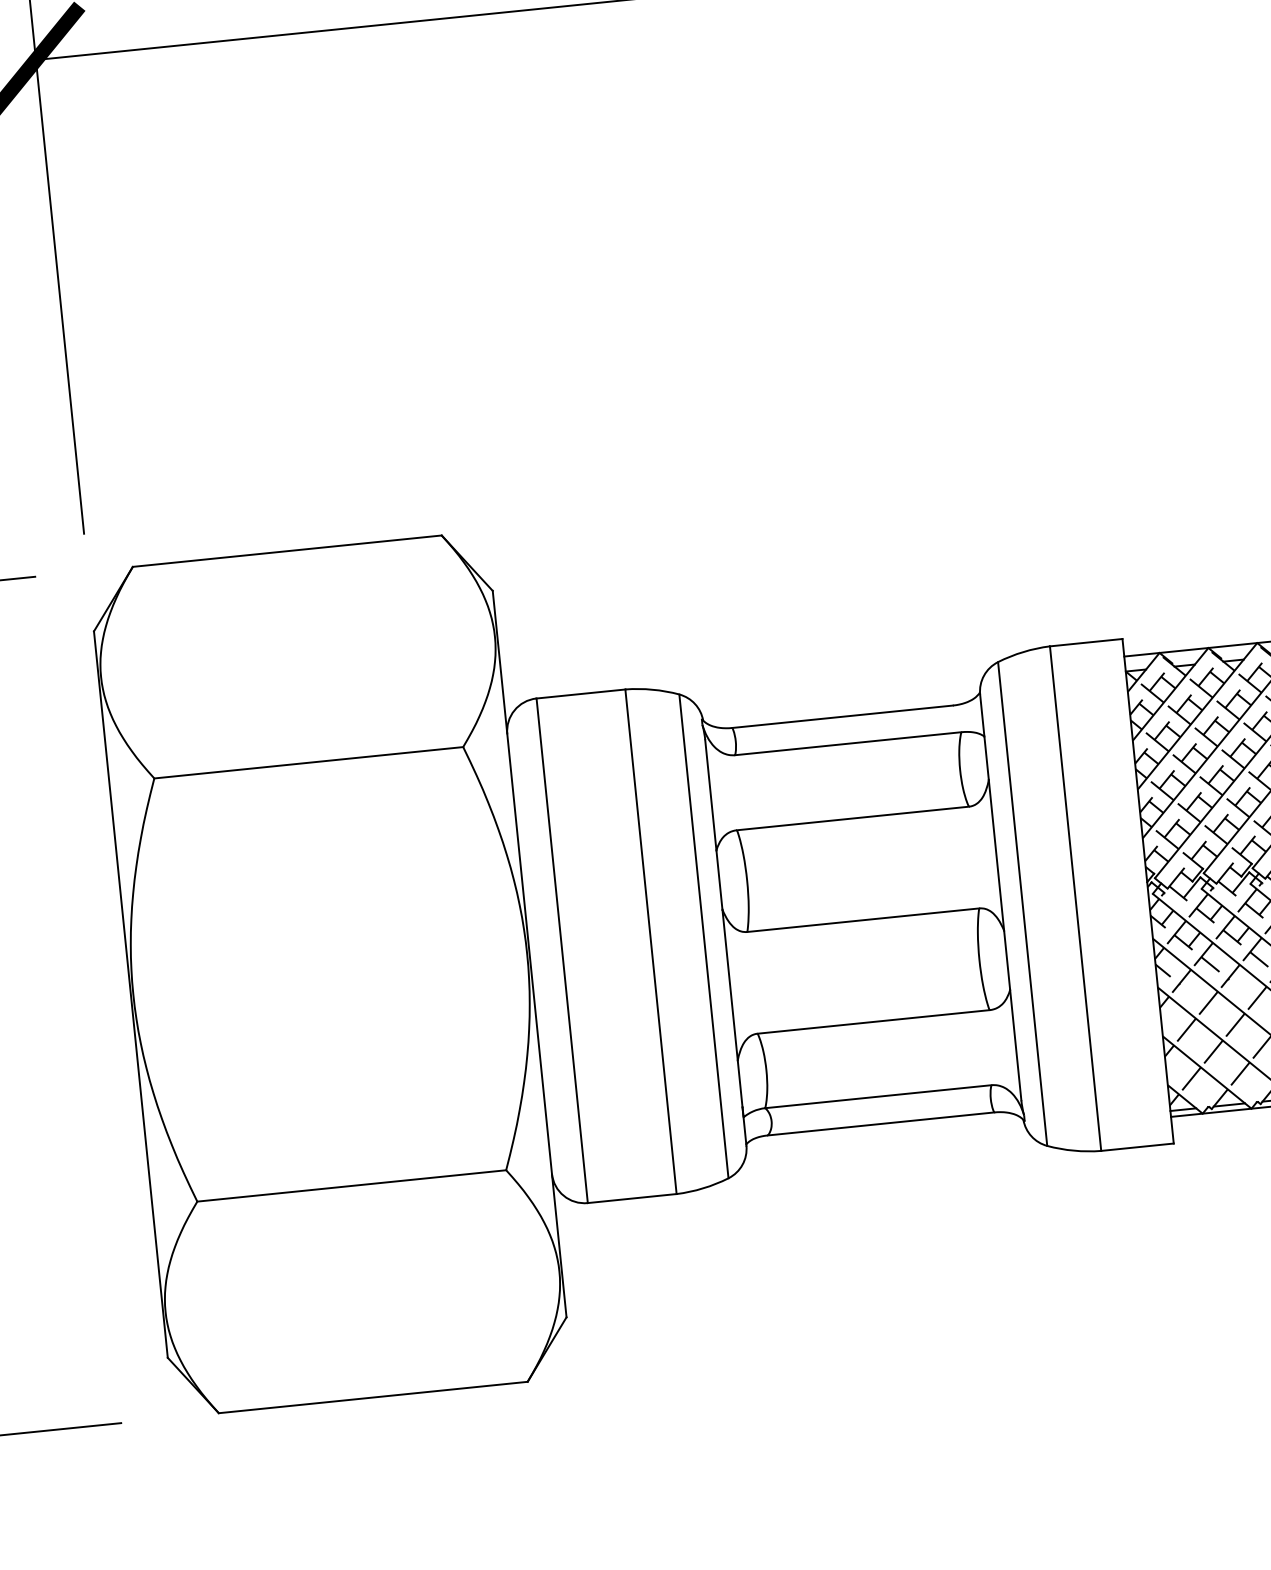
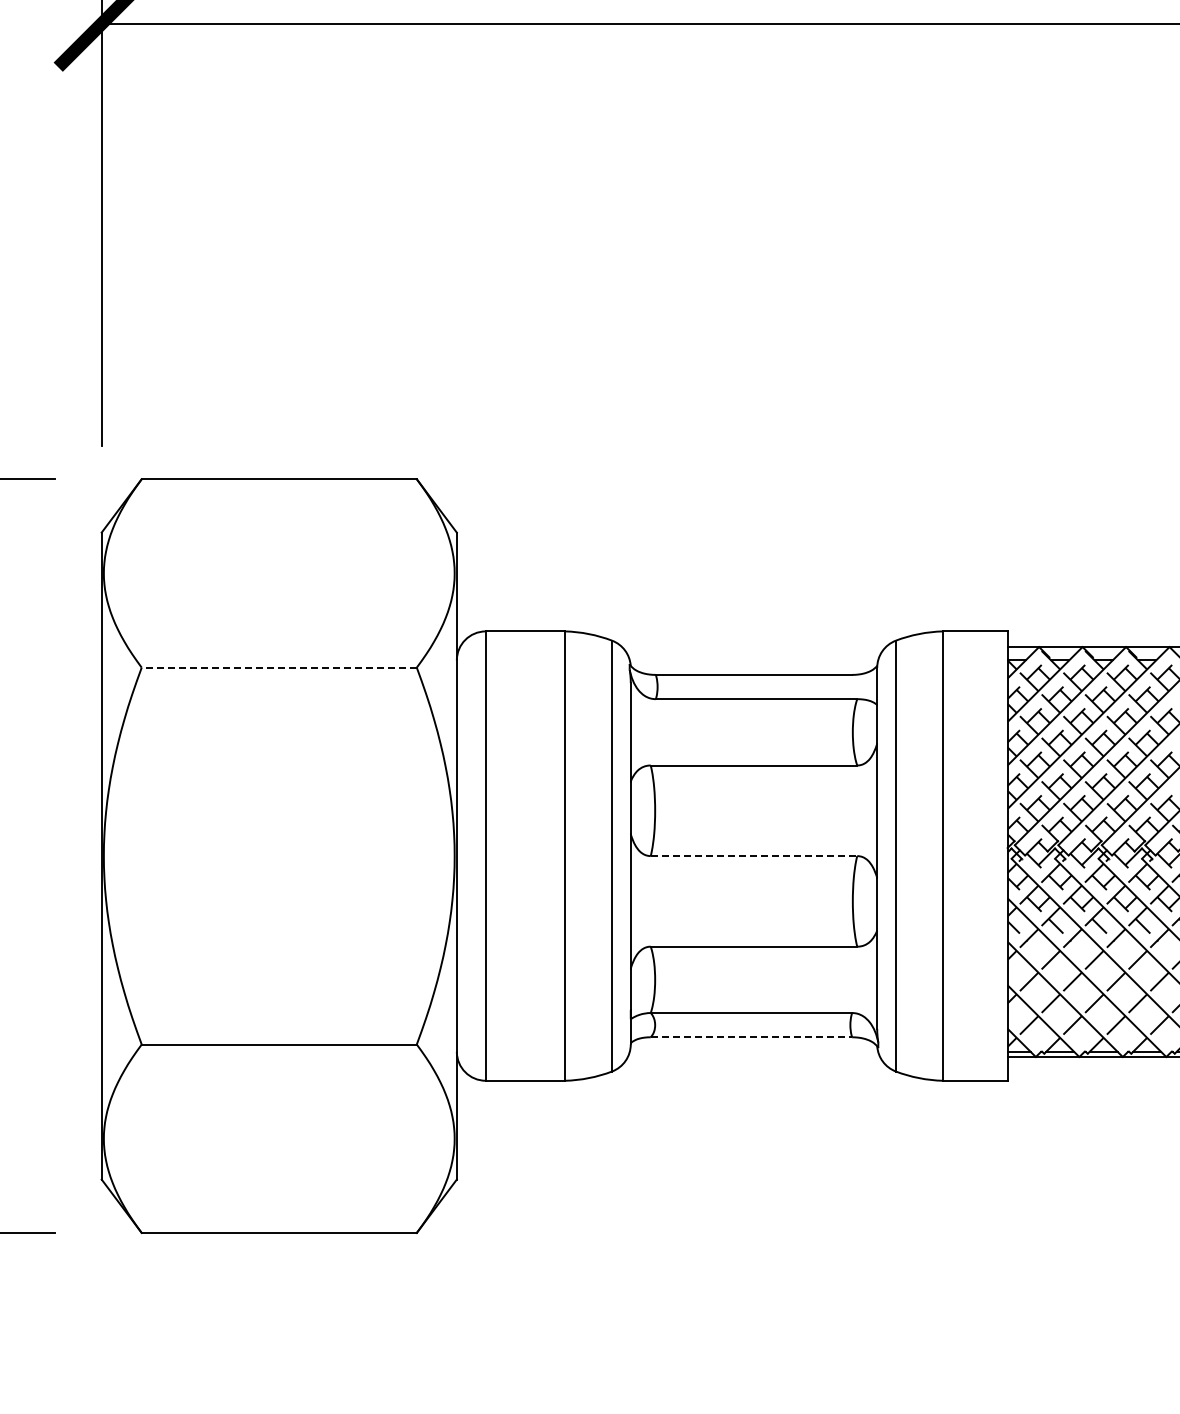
line: (309, 762) -> (279, 667), solid -> dashed
line: (863, 920) -> (754, 856), solid -> dashed
line: (881, 1124) -> (751, 1037), solid -> dashed

